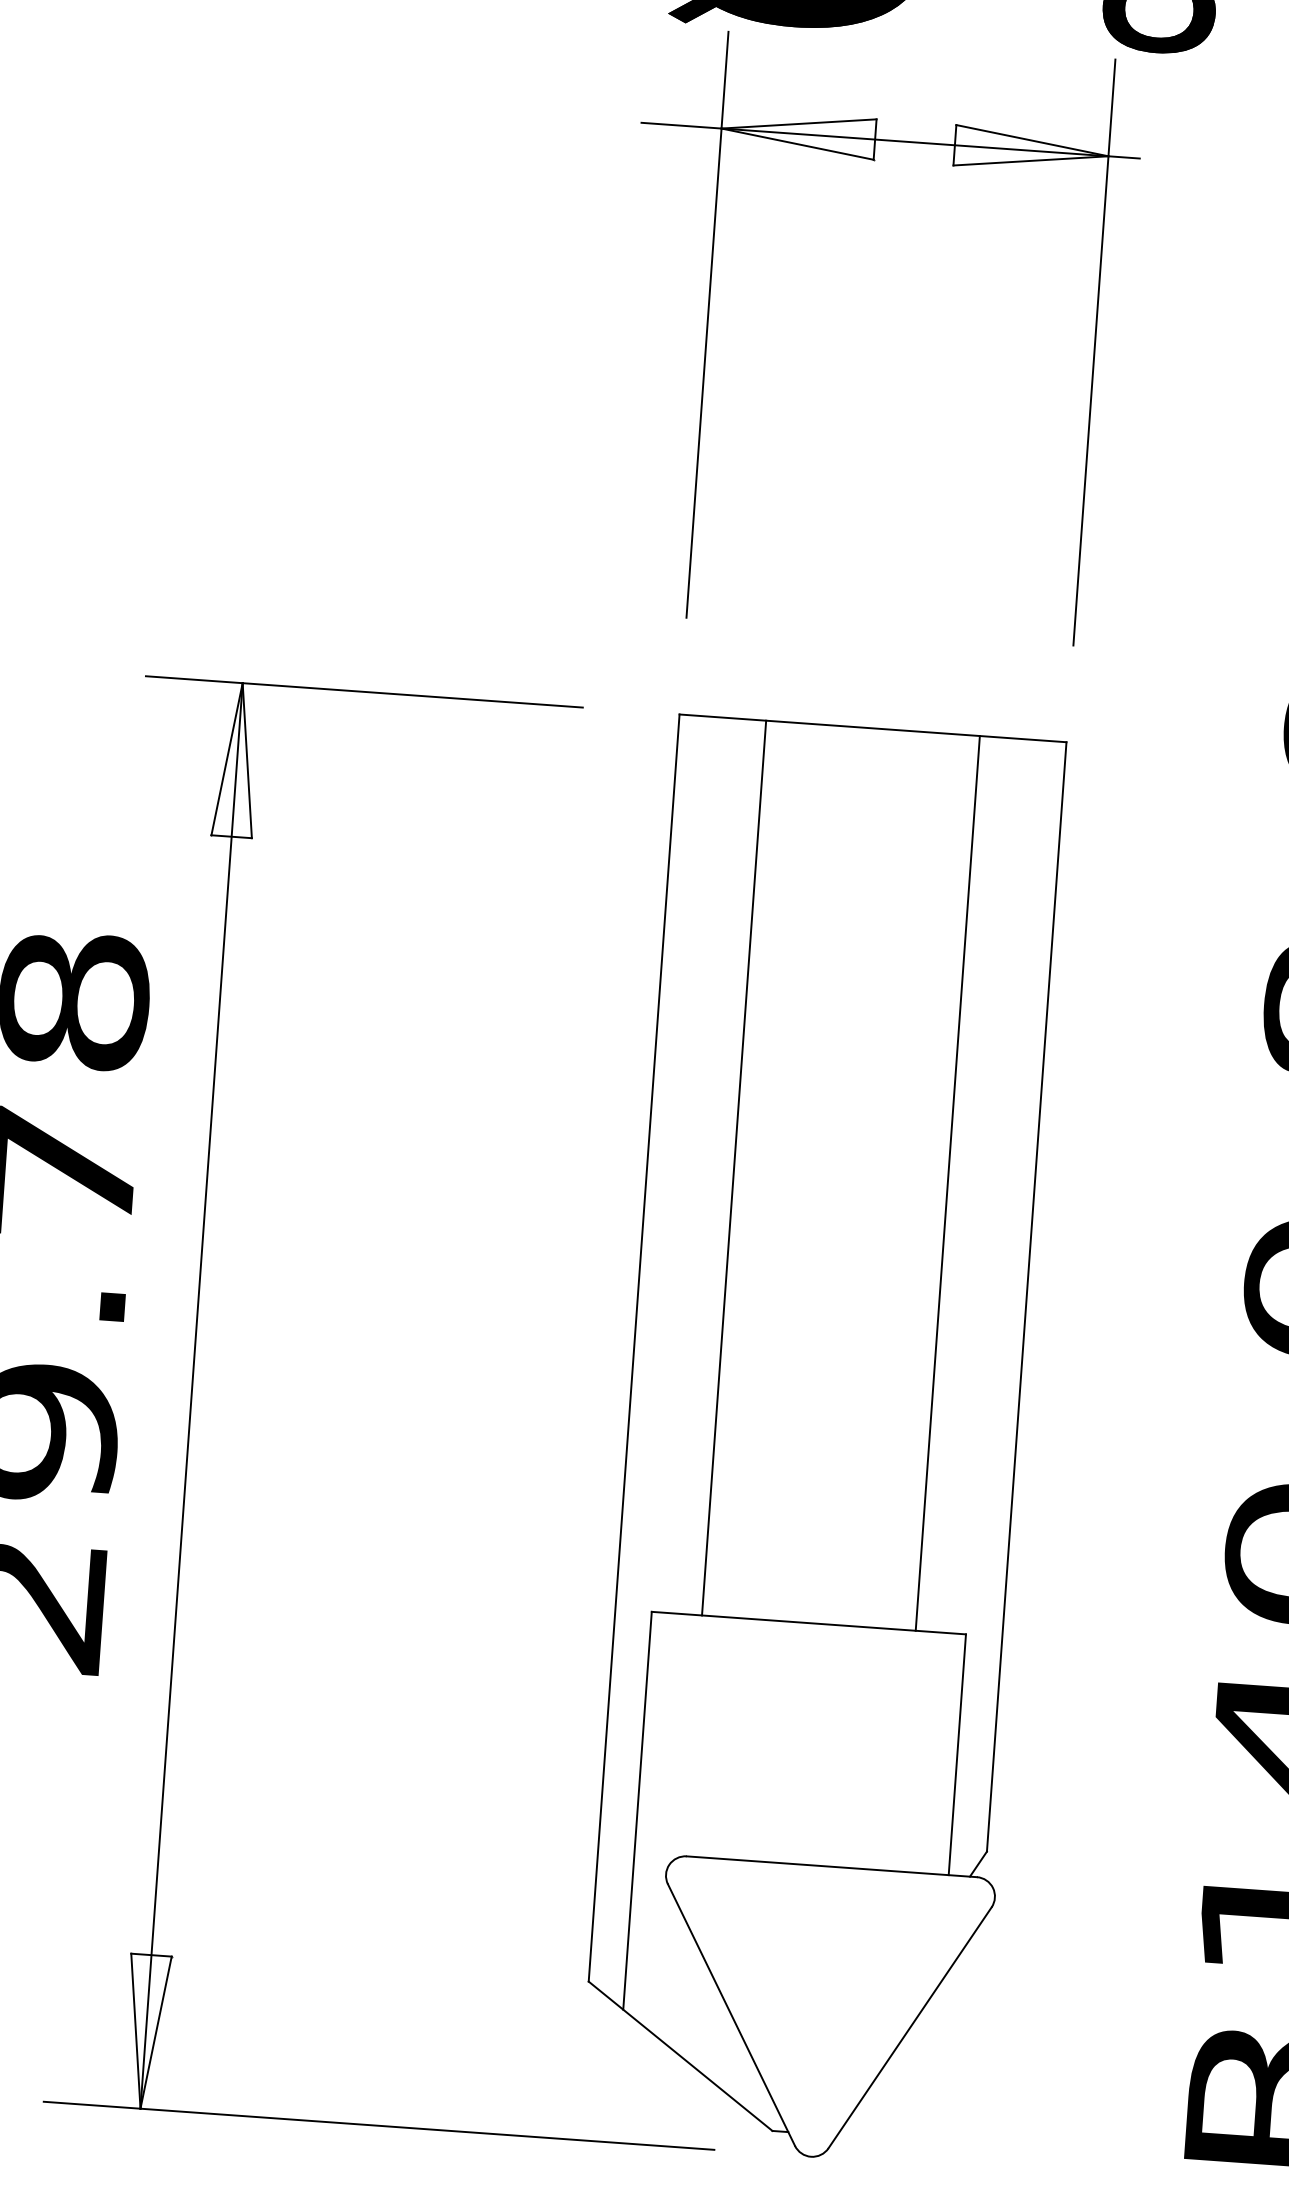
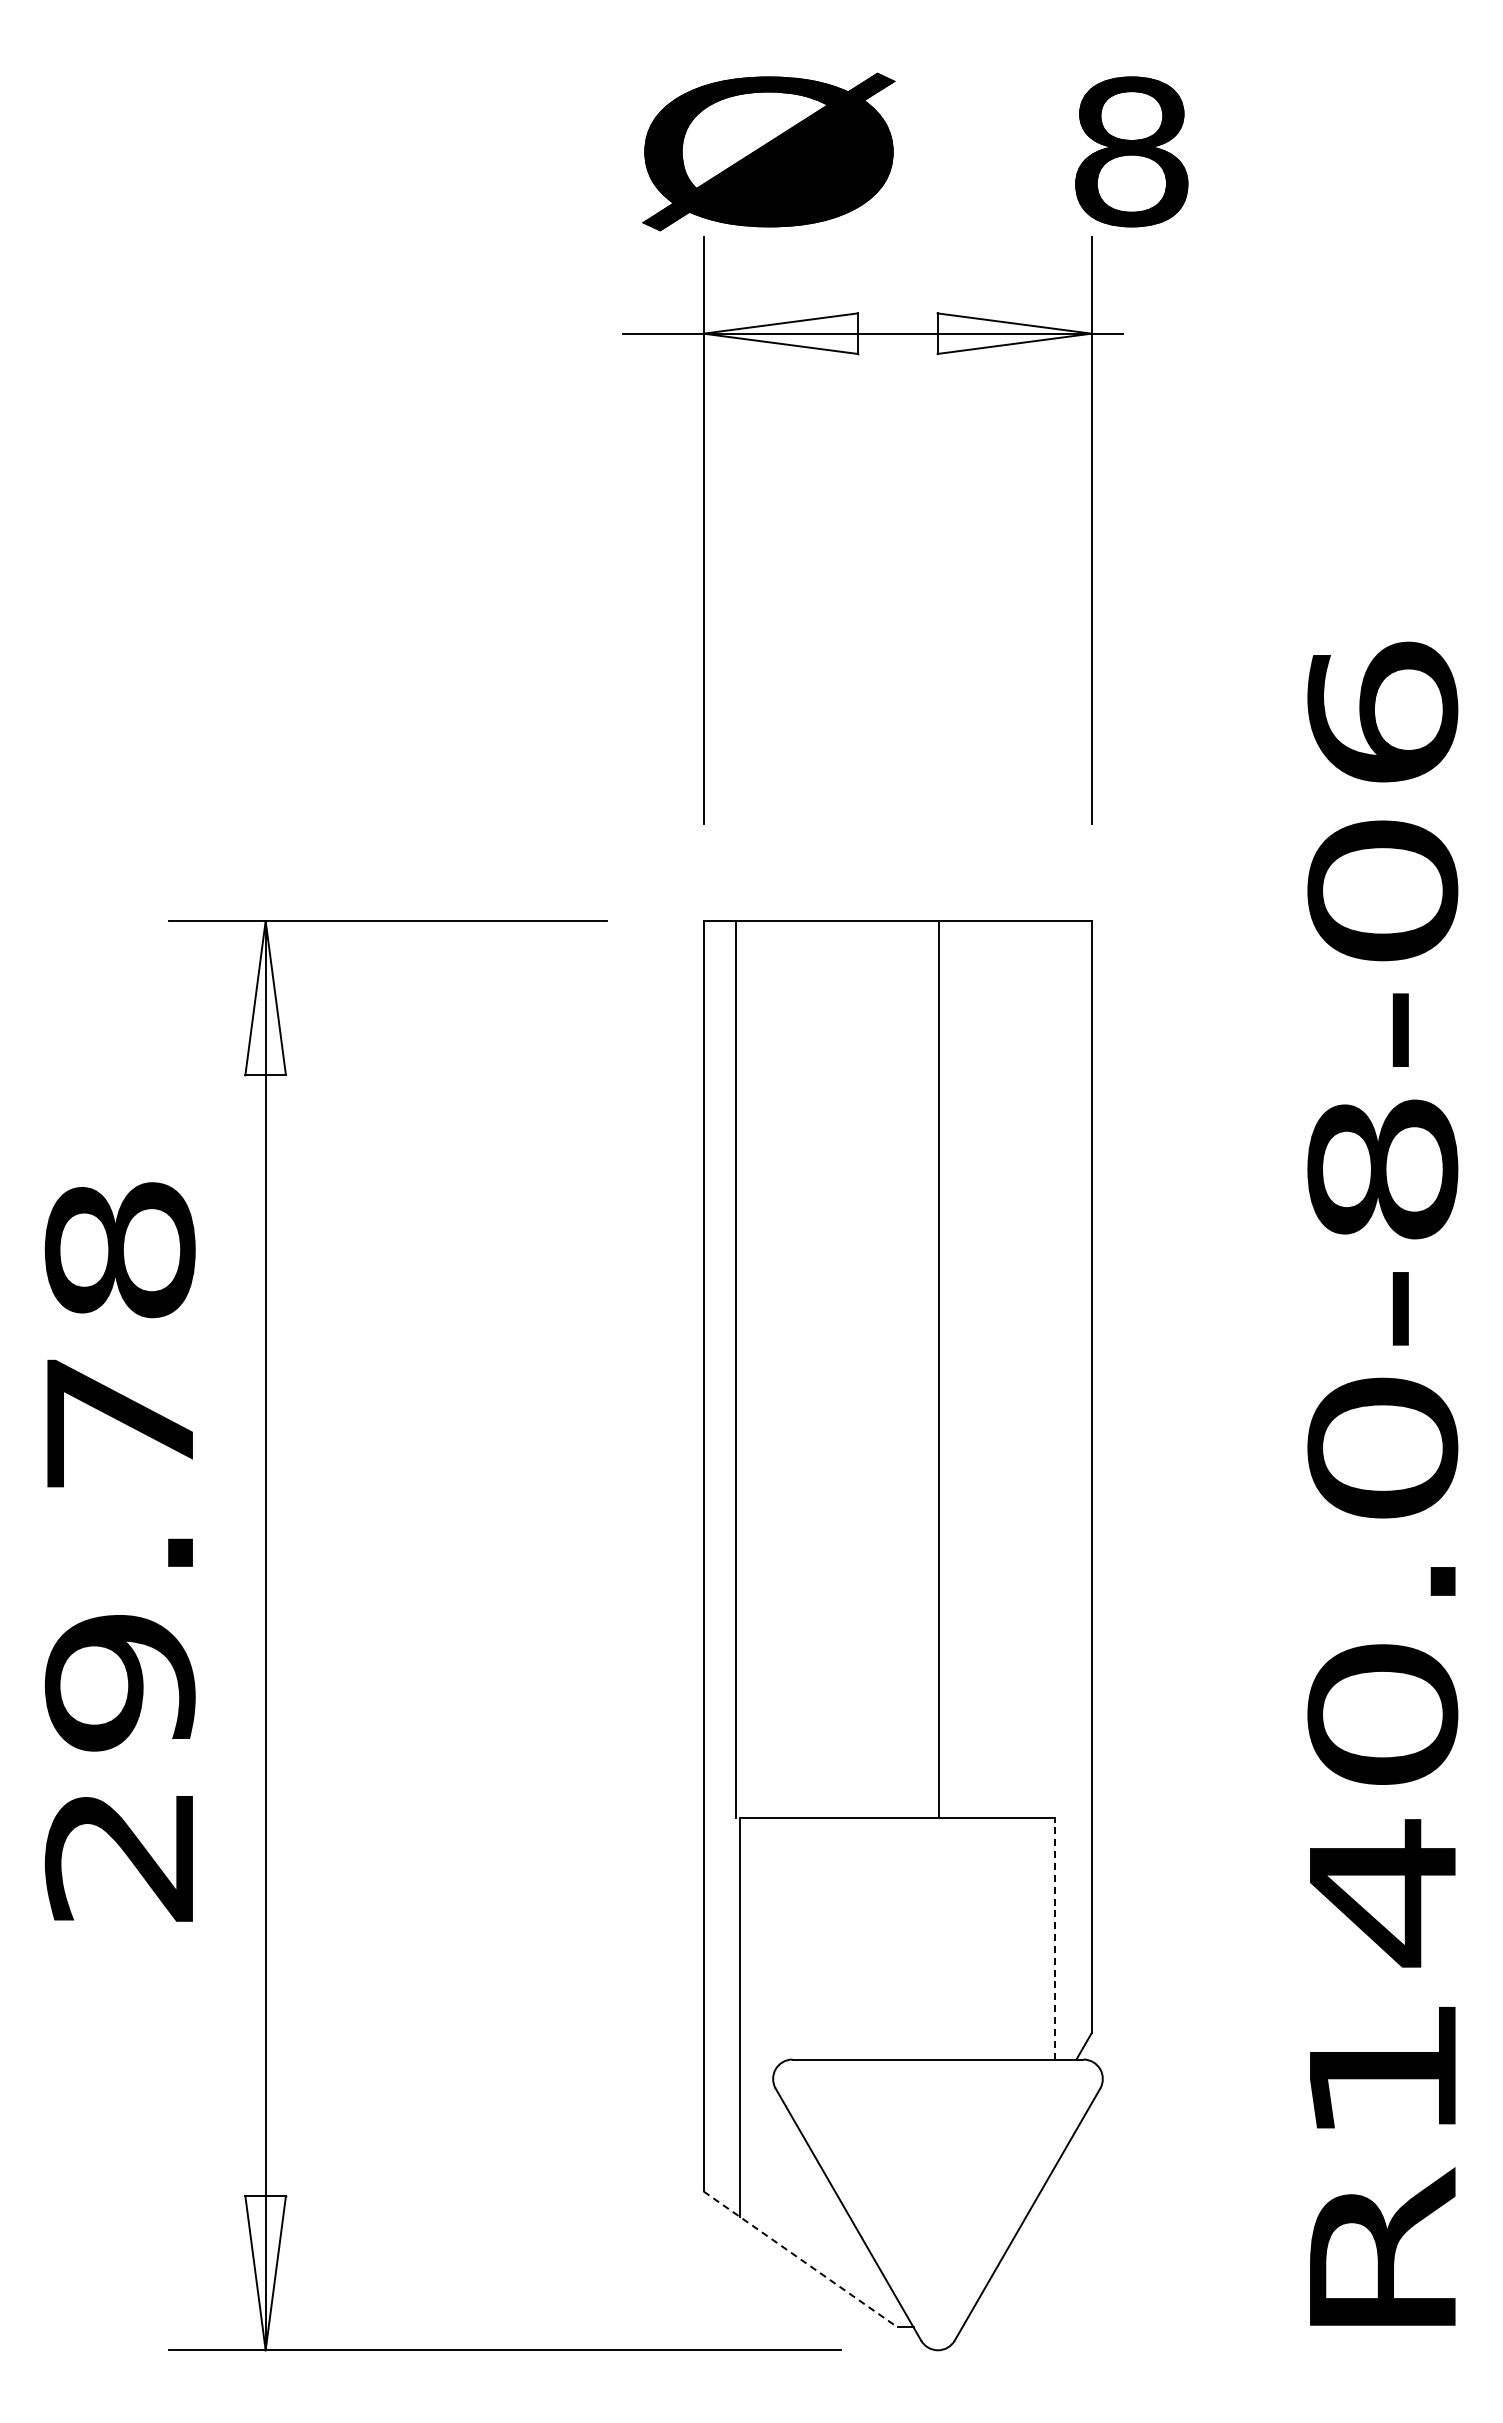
line: (734, 1167) -> (735, 1369), moved
line: (947, 1183) -> (938, 1369), moved
line: (957, 1754) -> (1055, 1938), solid -> dashed
line: (681, 2056) -> (801, 2259), solid -> dashed

